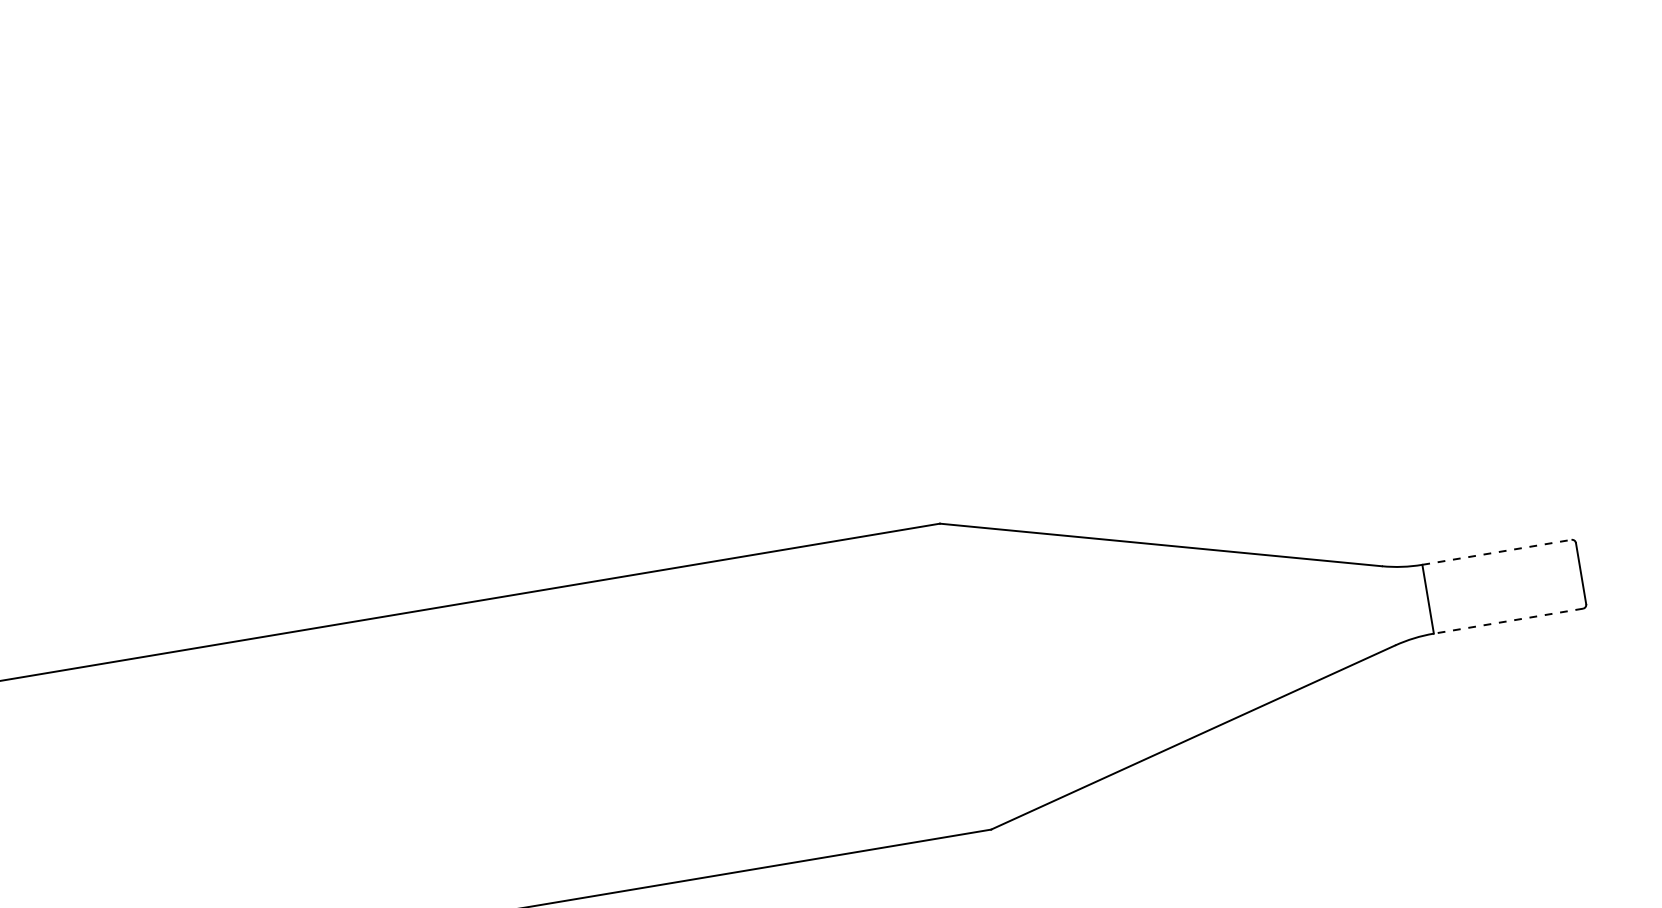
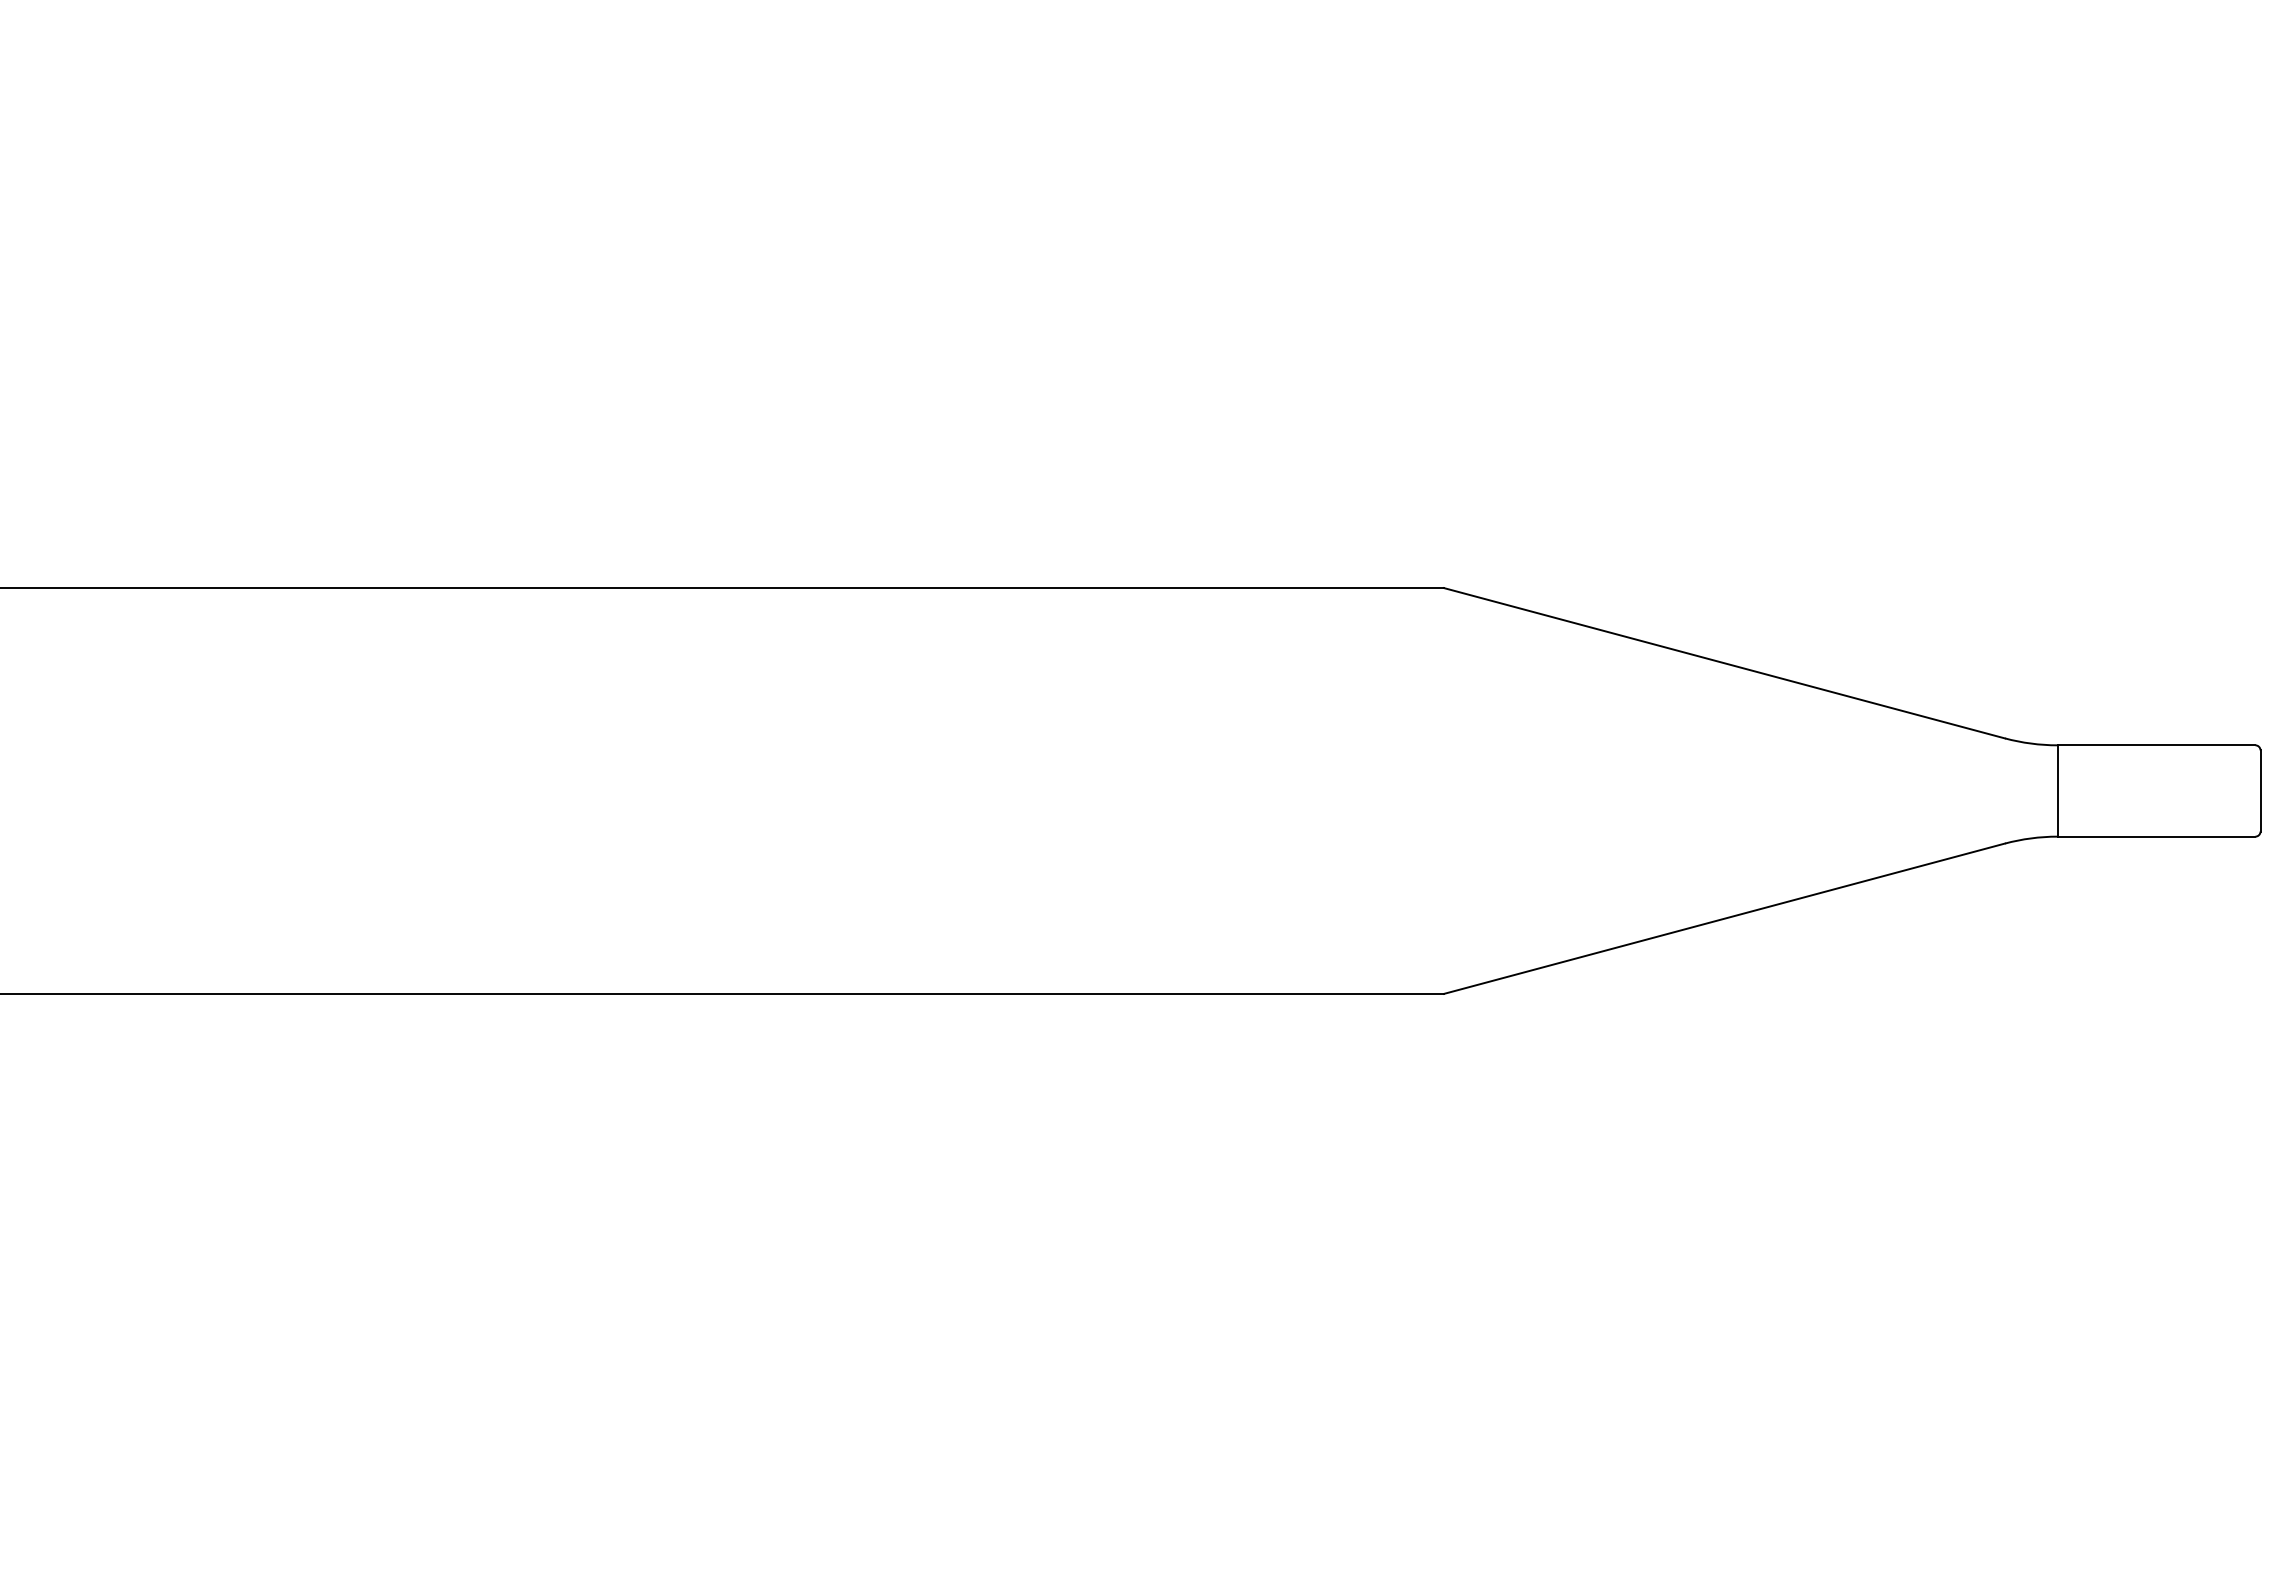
line: (1496, 552) -> (2156, 745), dashed -> solid
line: (1508, 621) -> (2156, 836), dashed -> solid

